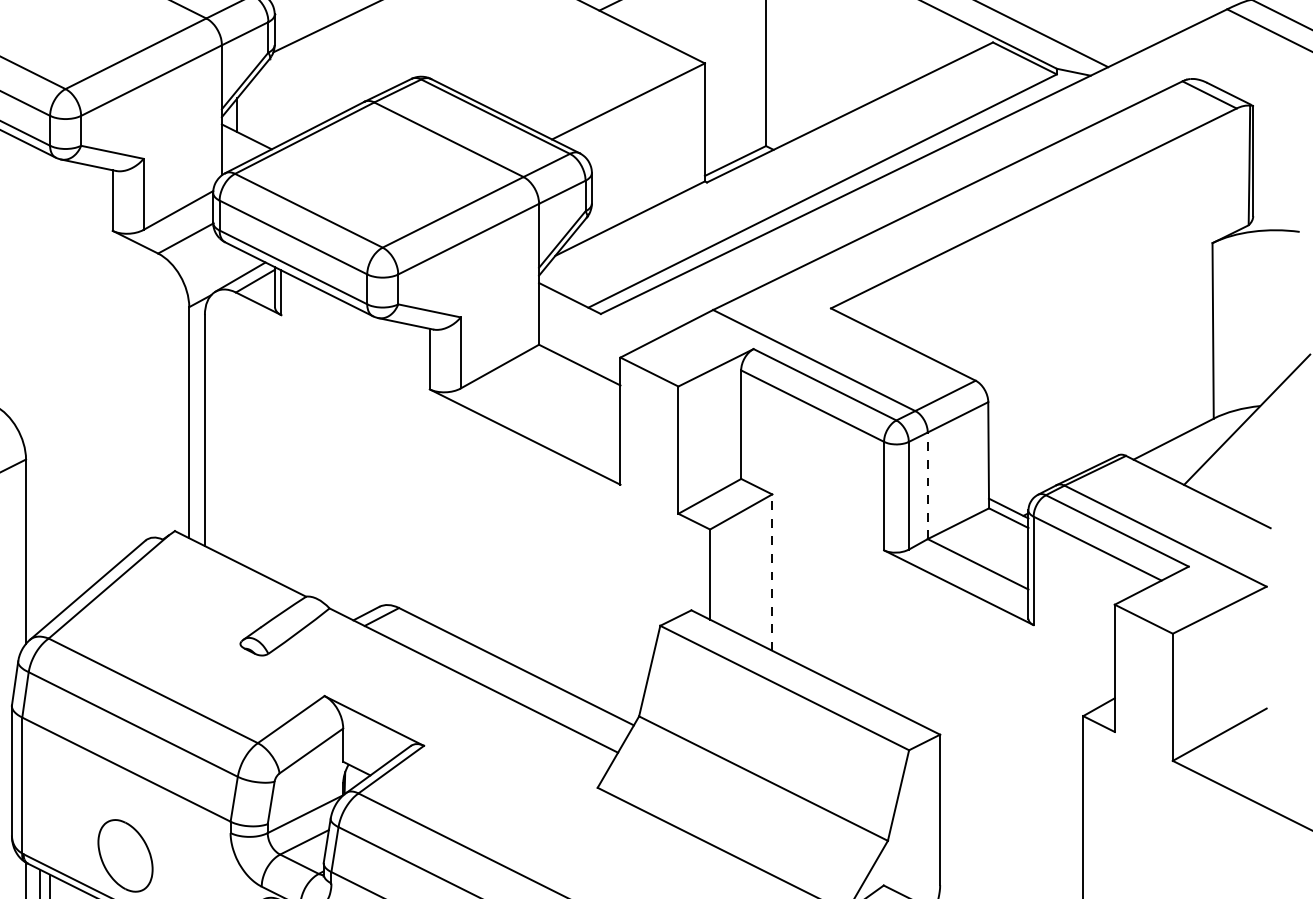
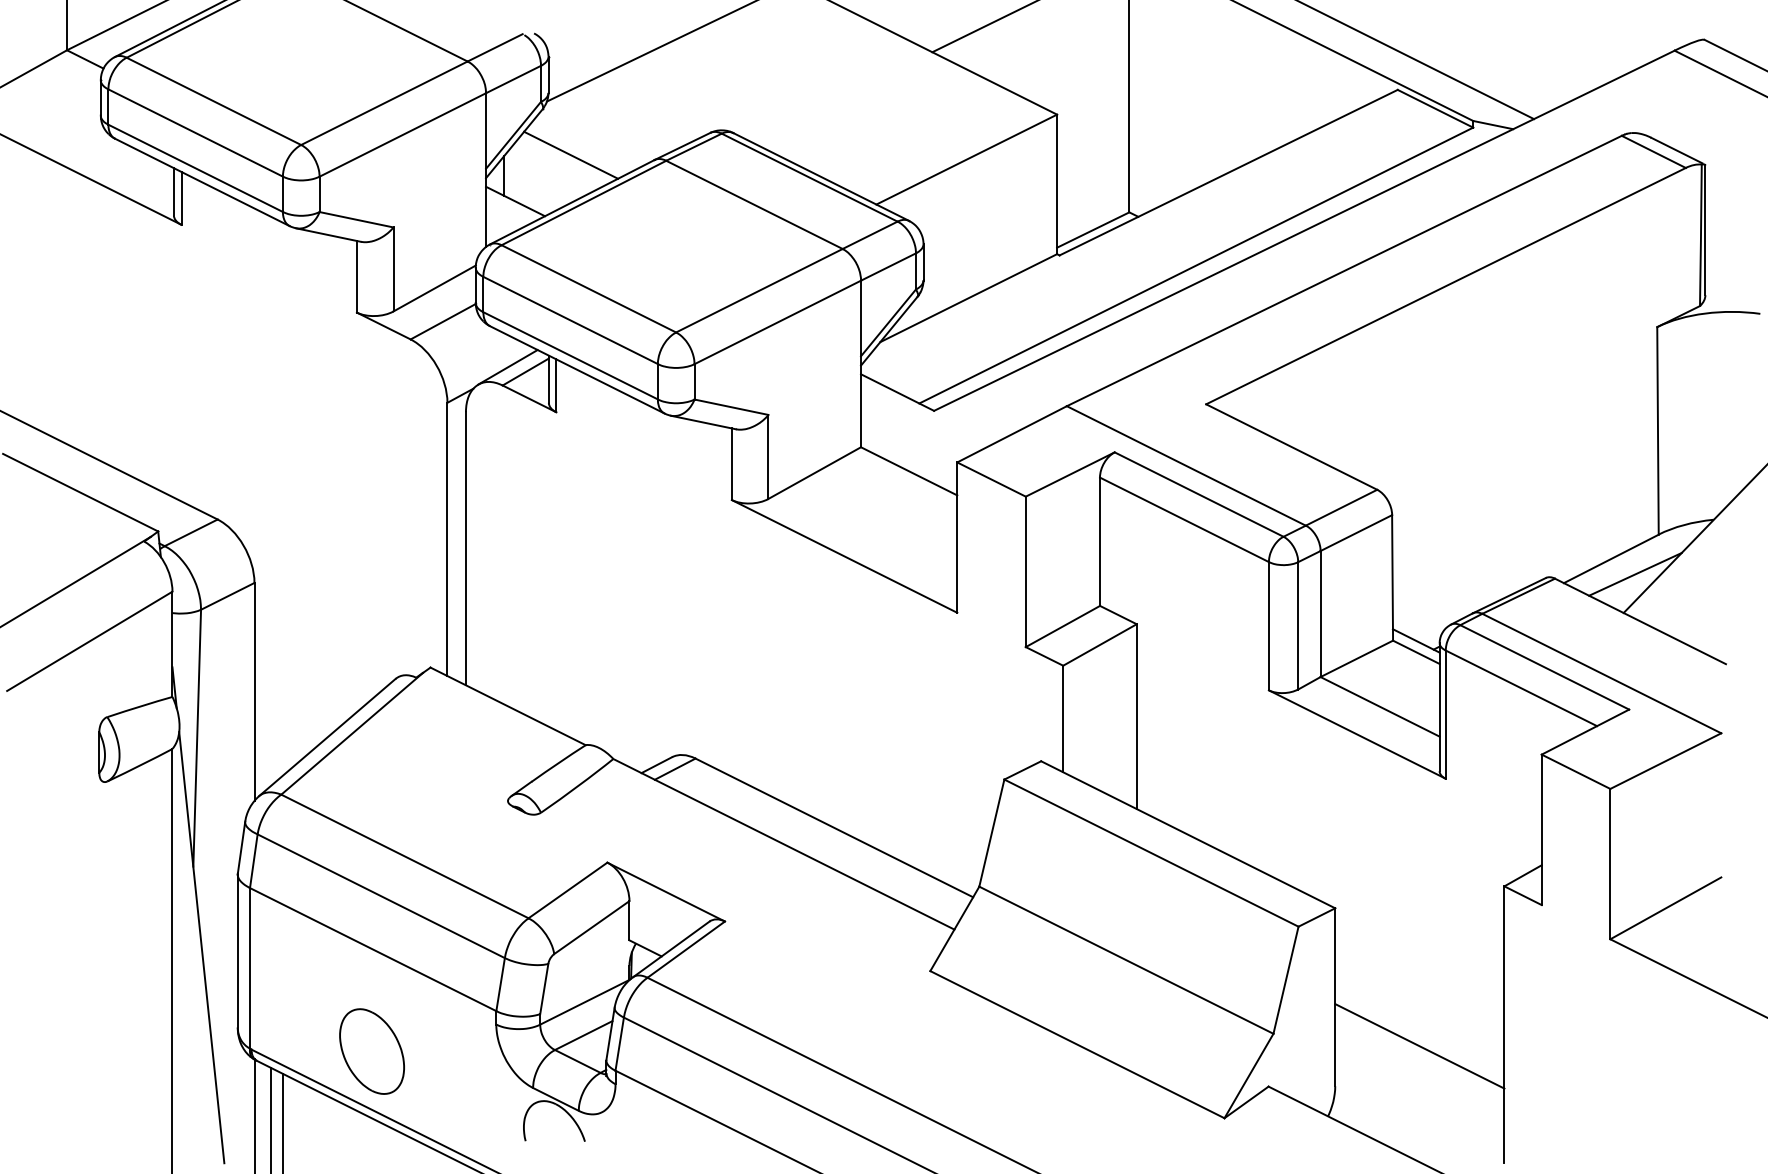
line: (294, 97) -> (571, 154), added
line: (1194, 452) -> (1635, 574), added
line: (927, 485) -> (1320, 613), dashed -> solid
line: (772, 572) -> (1136, 716), dashed -> solid
line: (1011, 851) -> (1419, 1046), added

